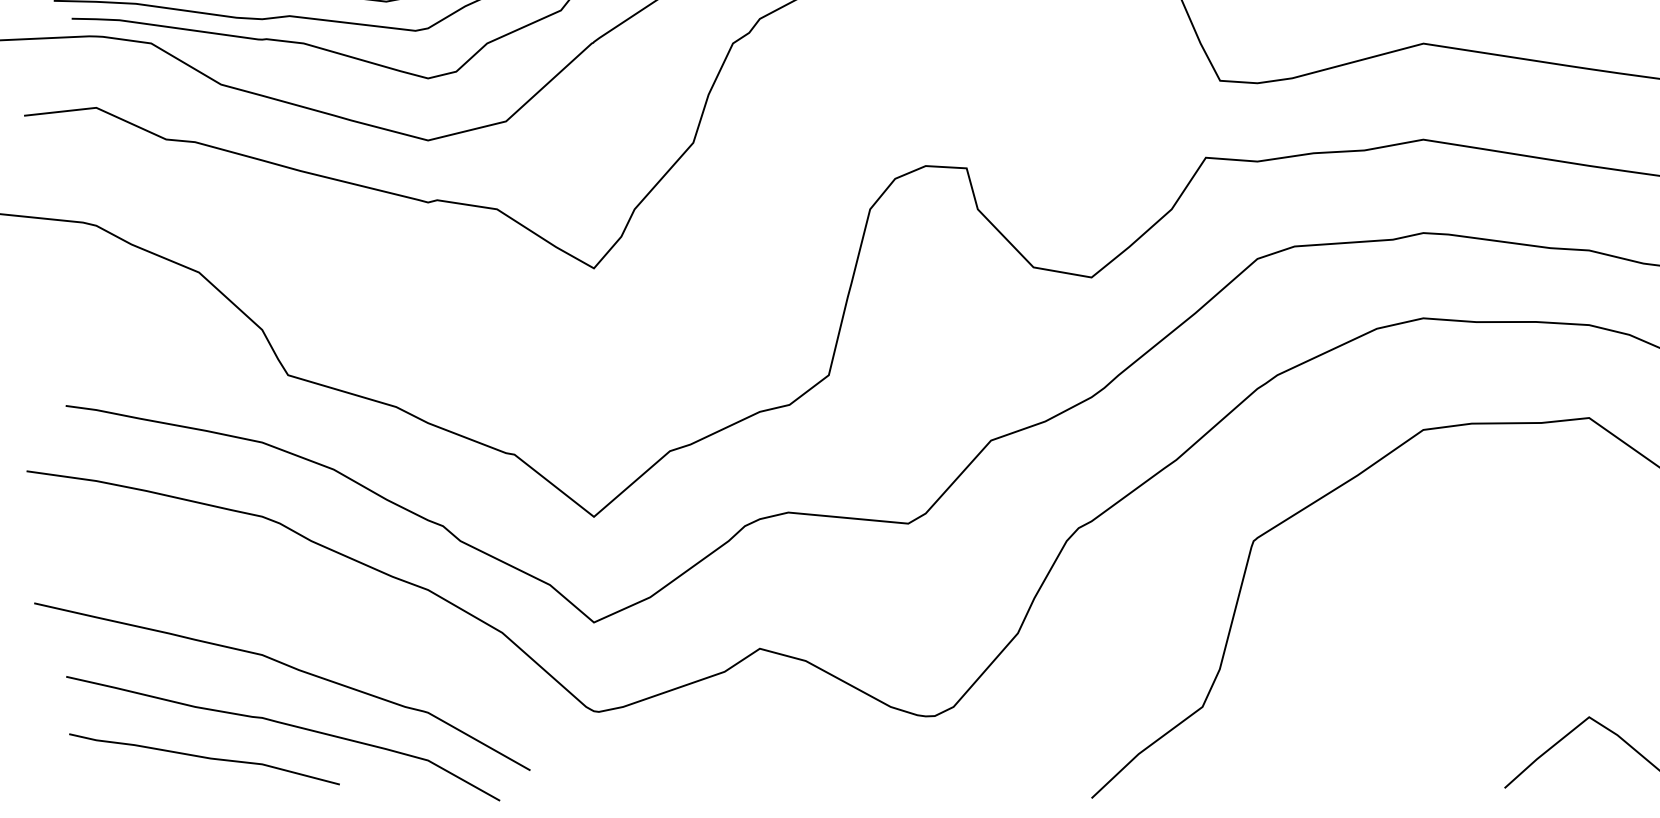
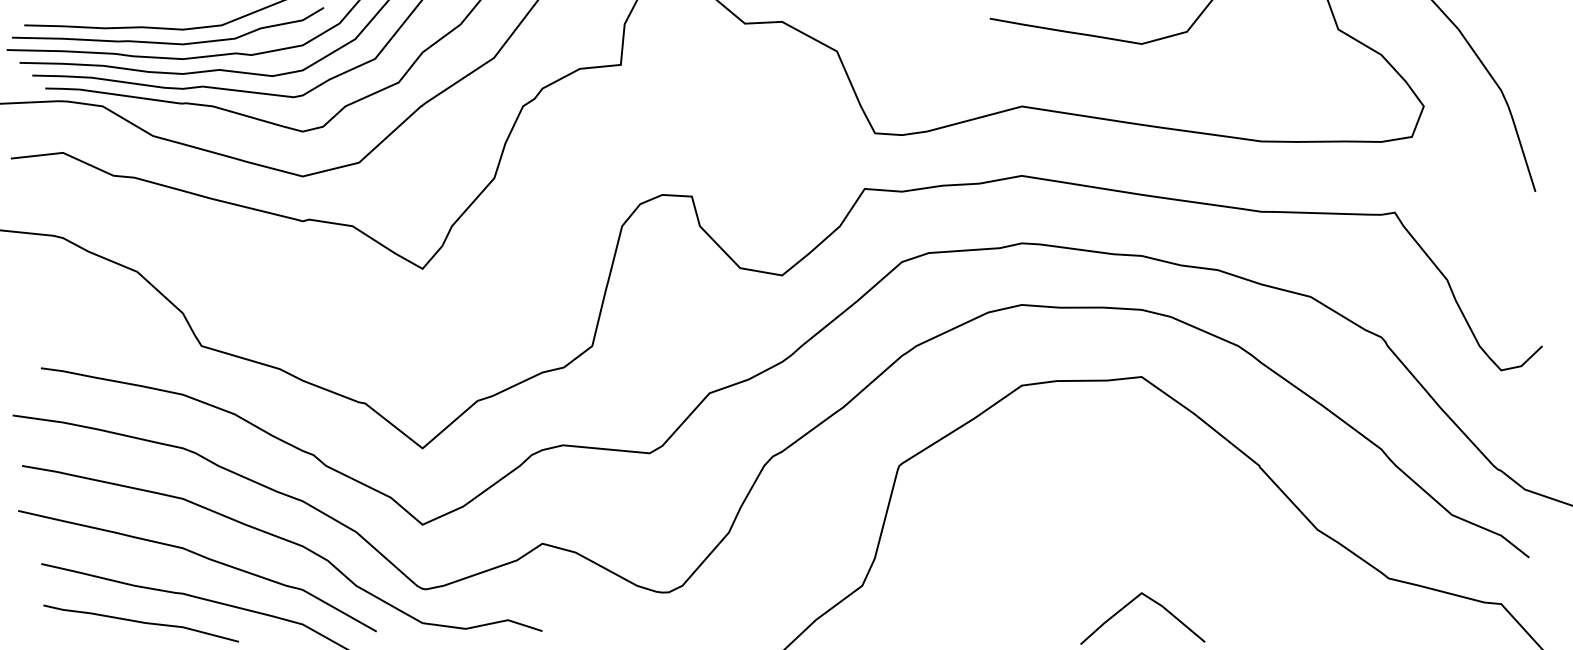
curve: (405, 645) -> (286, 541), added

